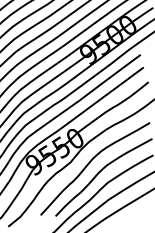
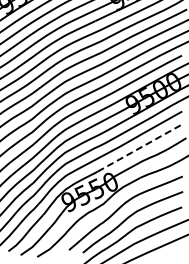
line: (101, 98) -> (140, 147), solid -> dashed

